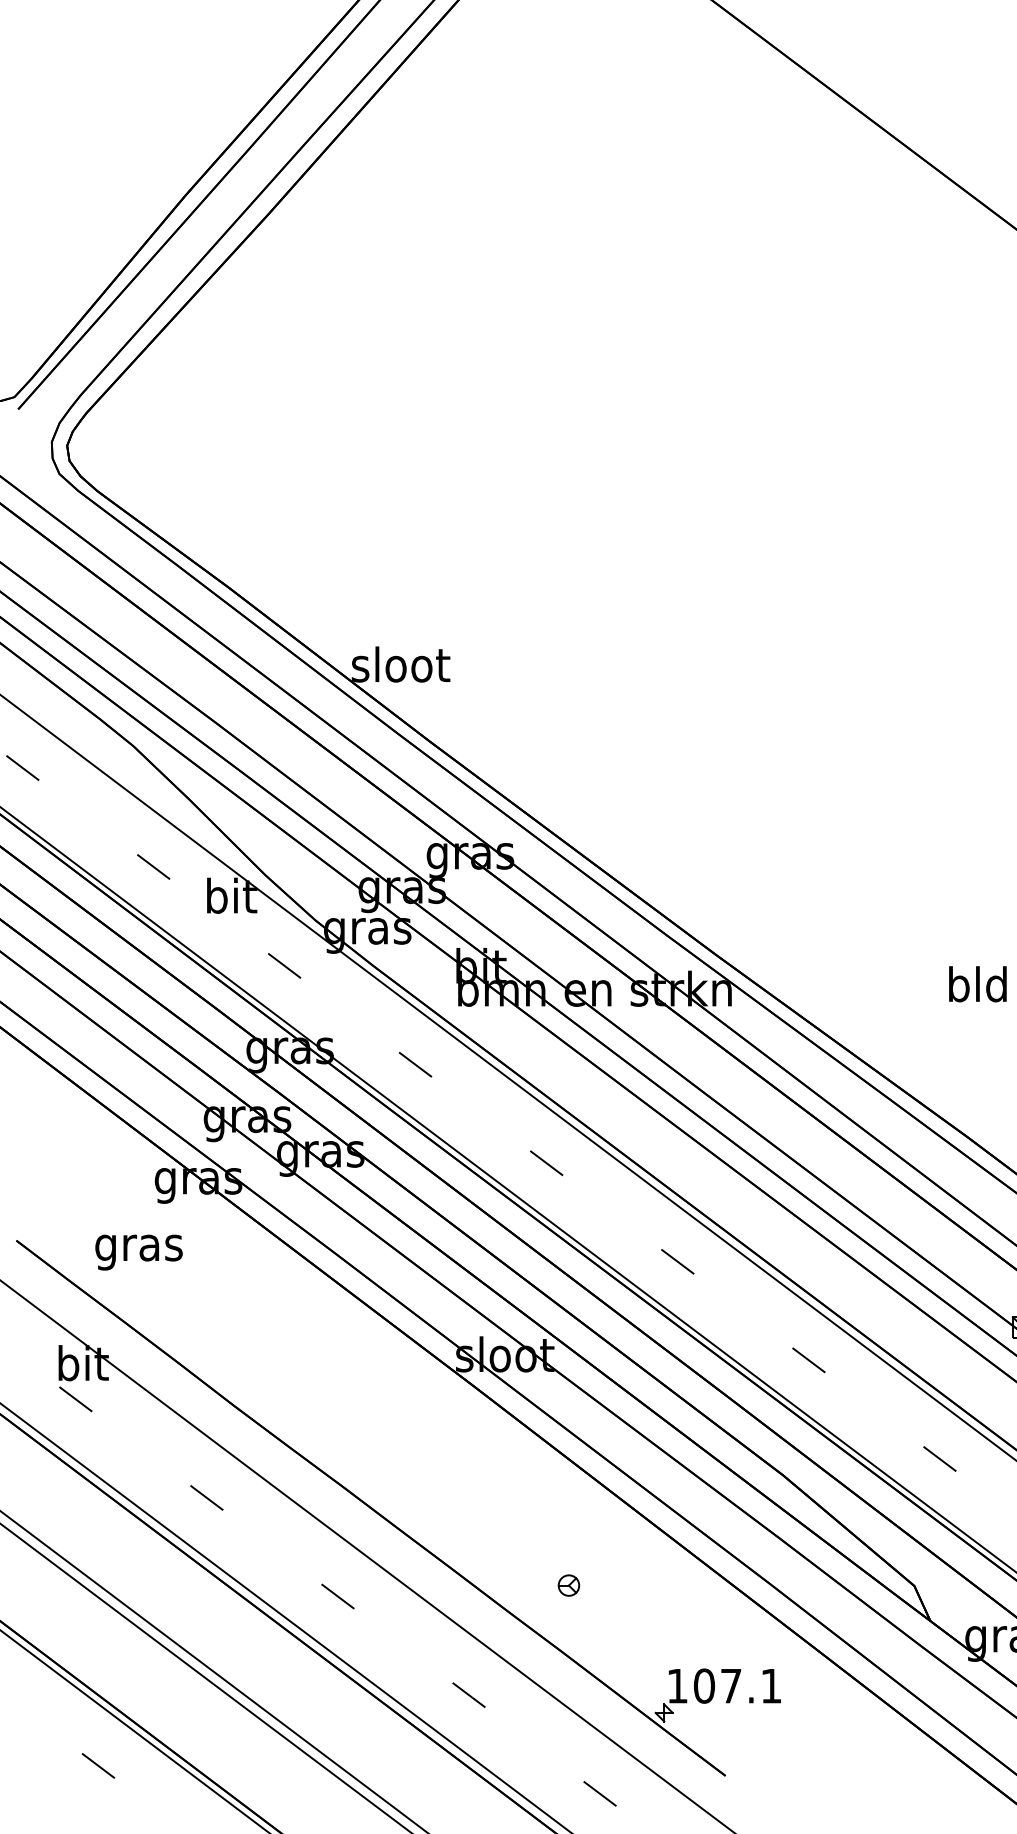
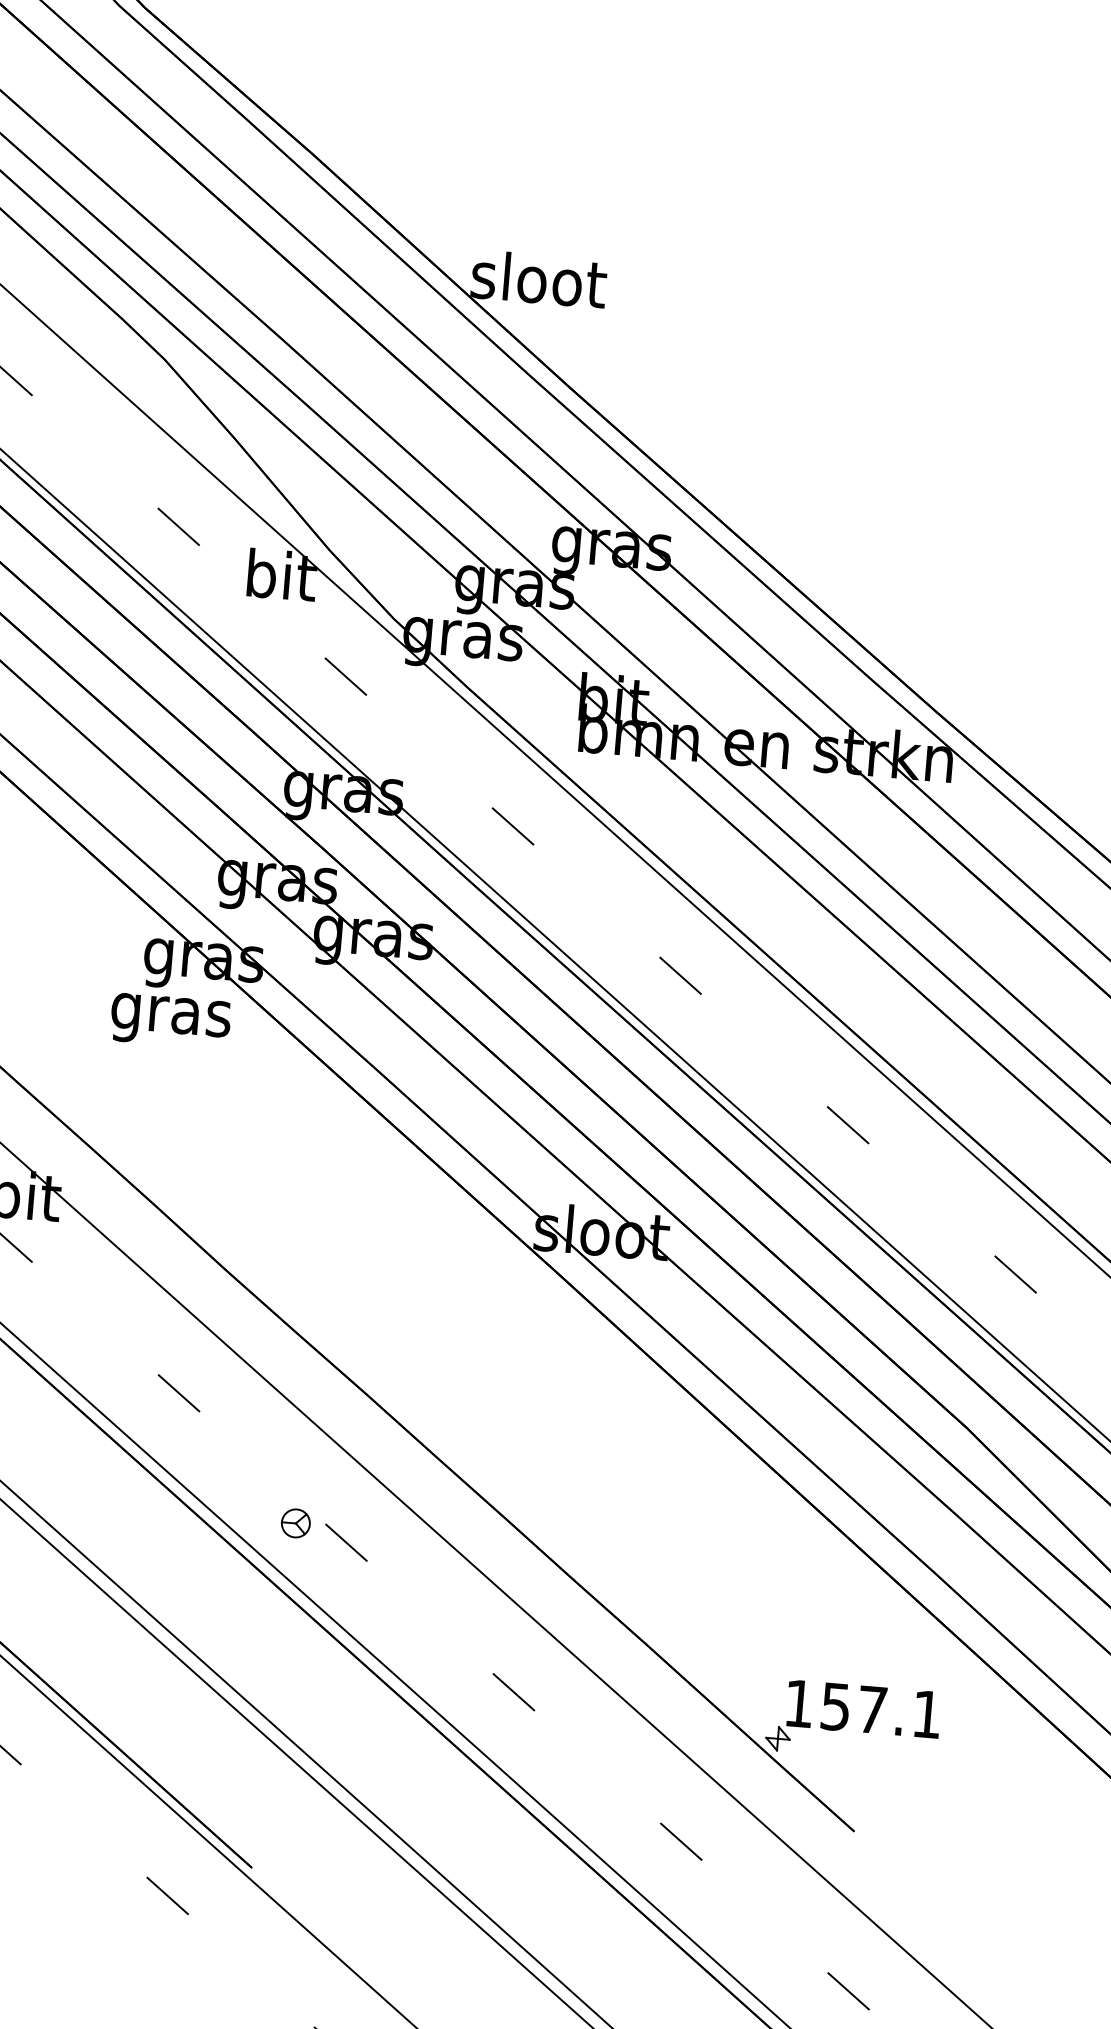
text: (138, 1252) -> (169, 1021), moved
part: (568, 1585) -> (295, 1523), moved
text: (703, 1685) -> (834, 1705), 107.1 -> 157.1

